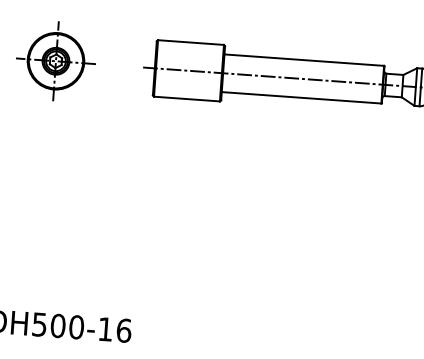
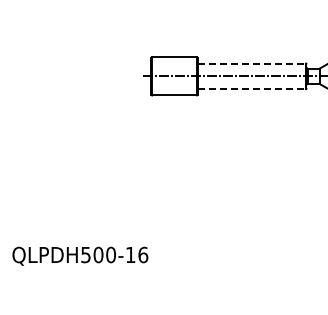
part: (54, 59) -> (83, 75), removed
line: (305, 60) -> (252, 63), solid -> dashed
line: (302, 98) -> (252, 89), solid -> dashed

